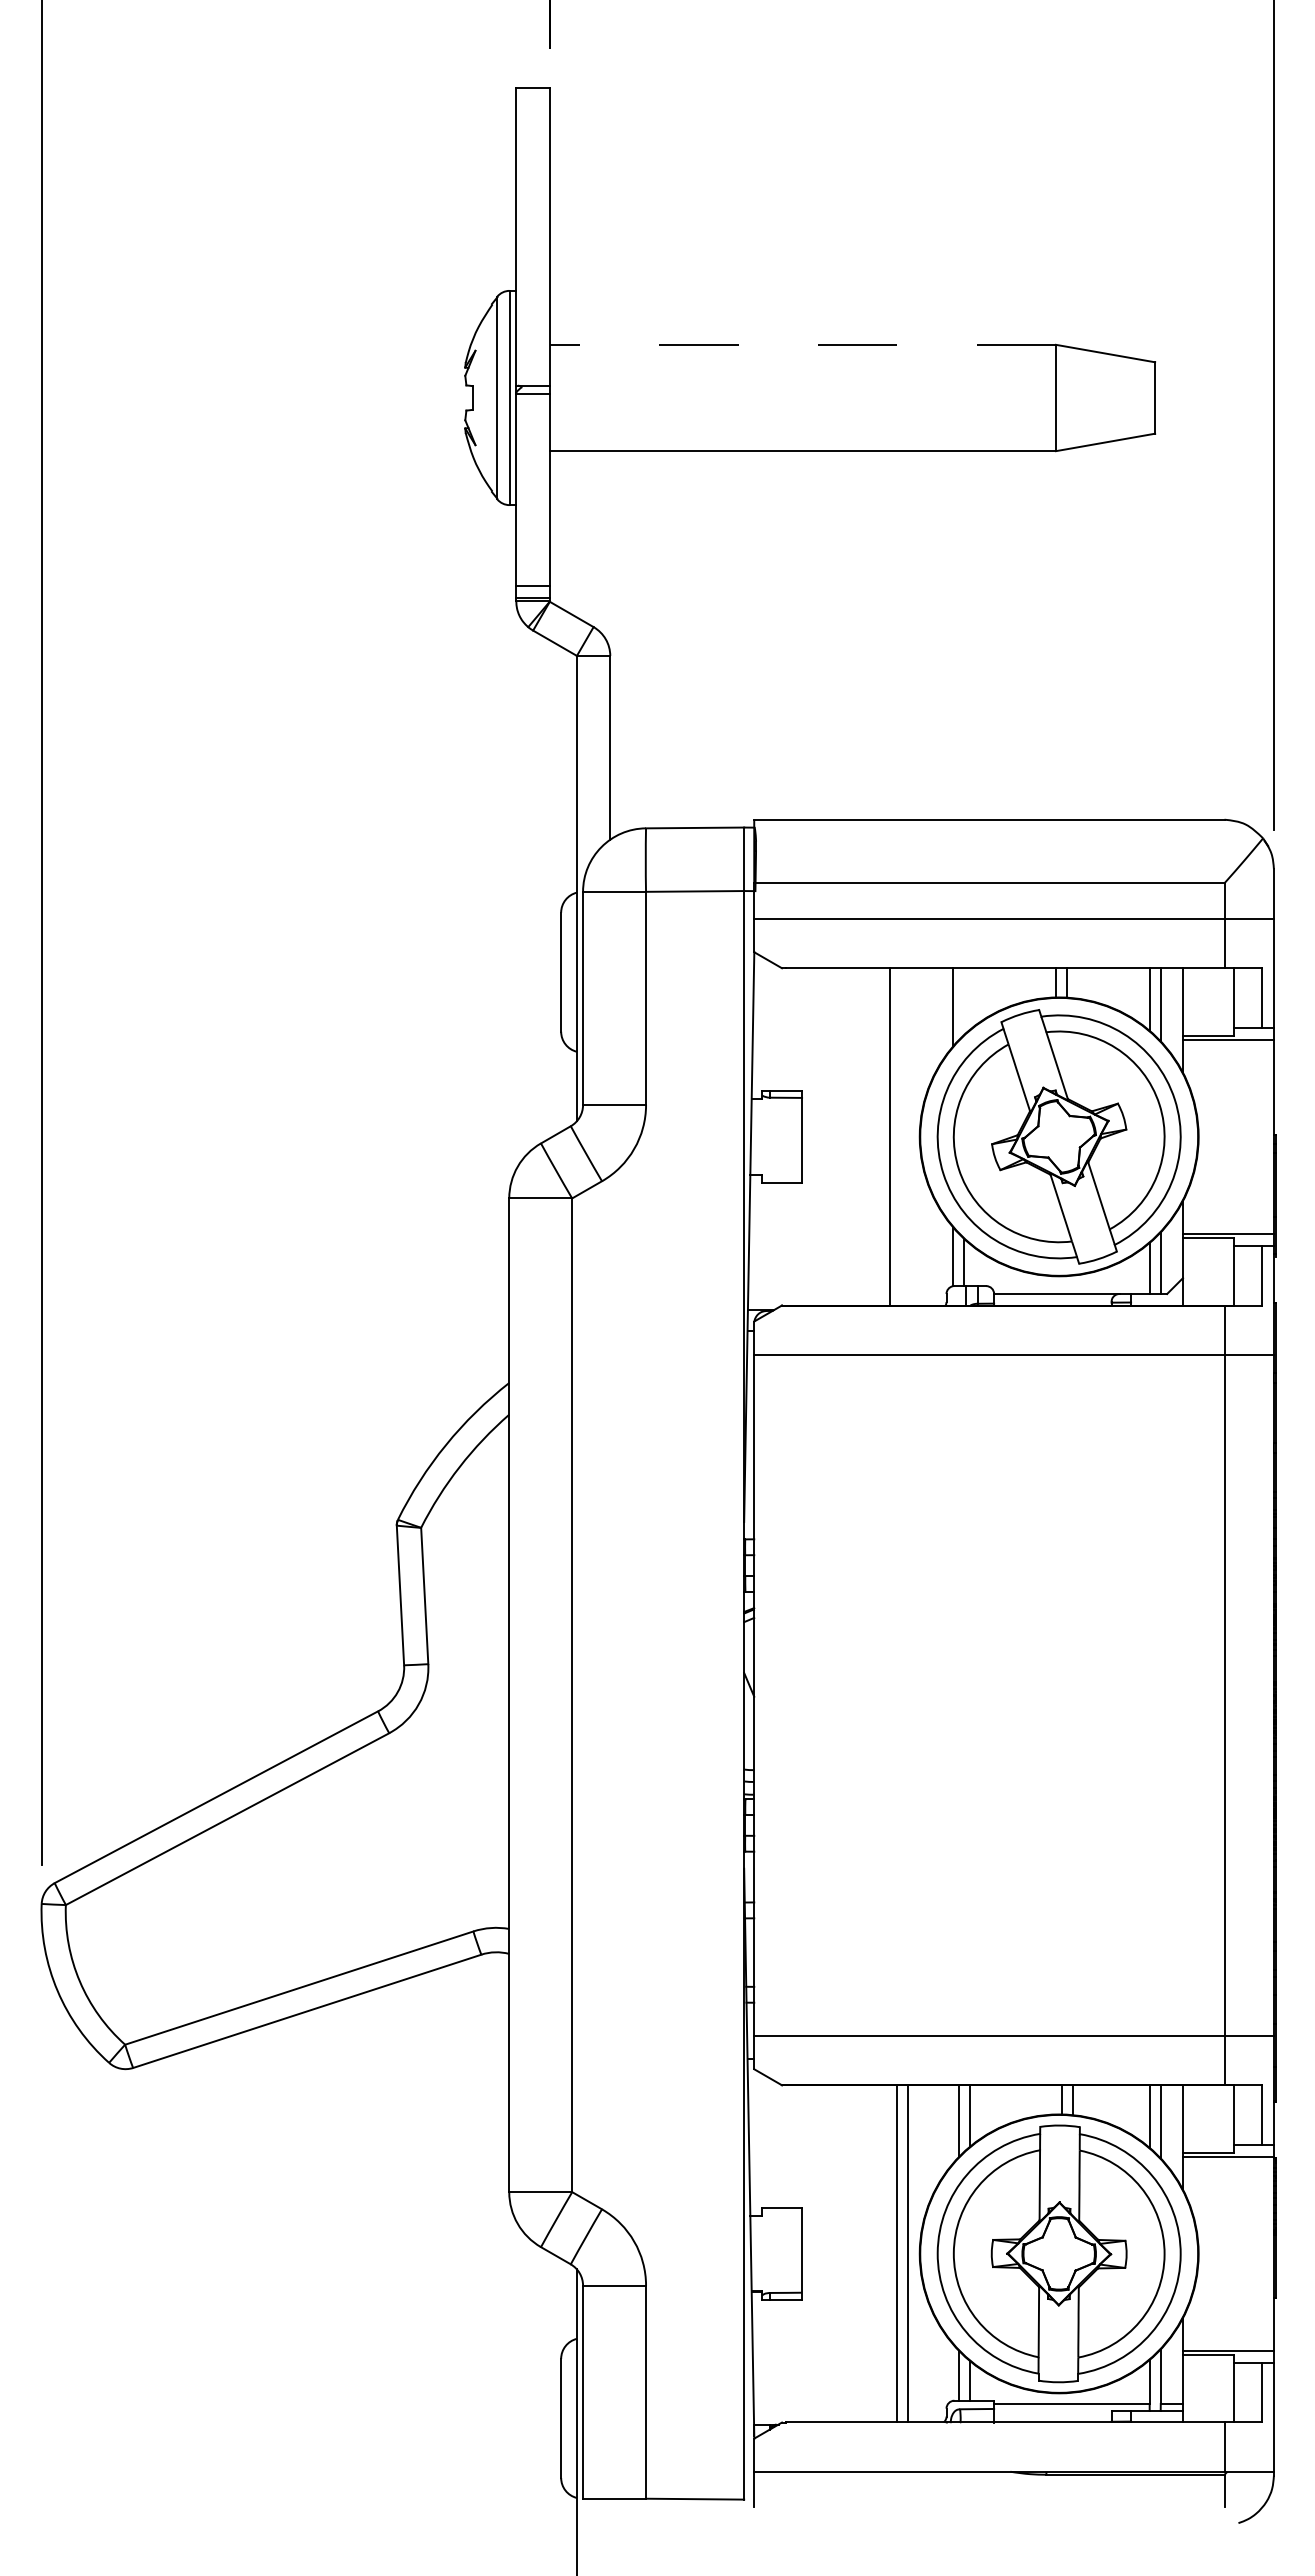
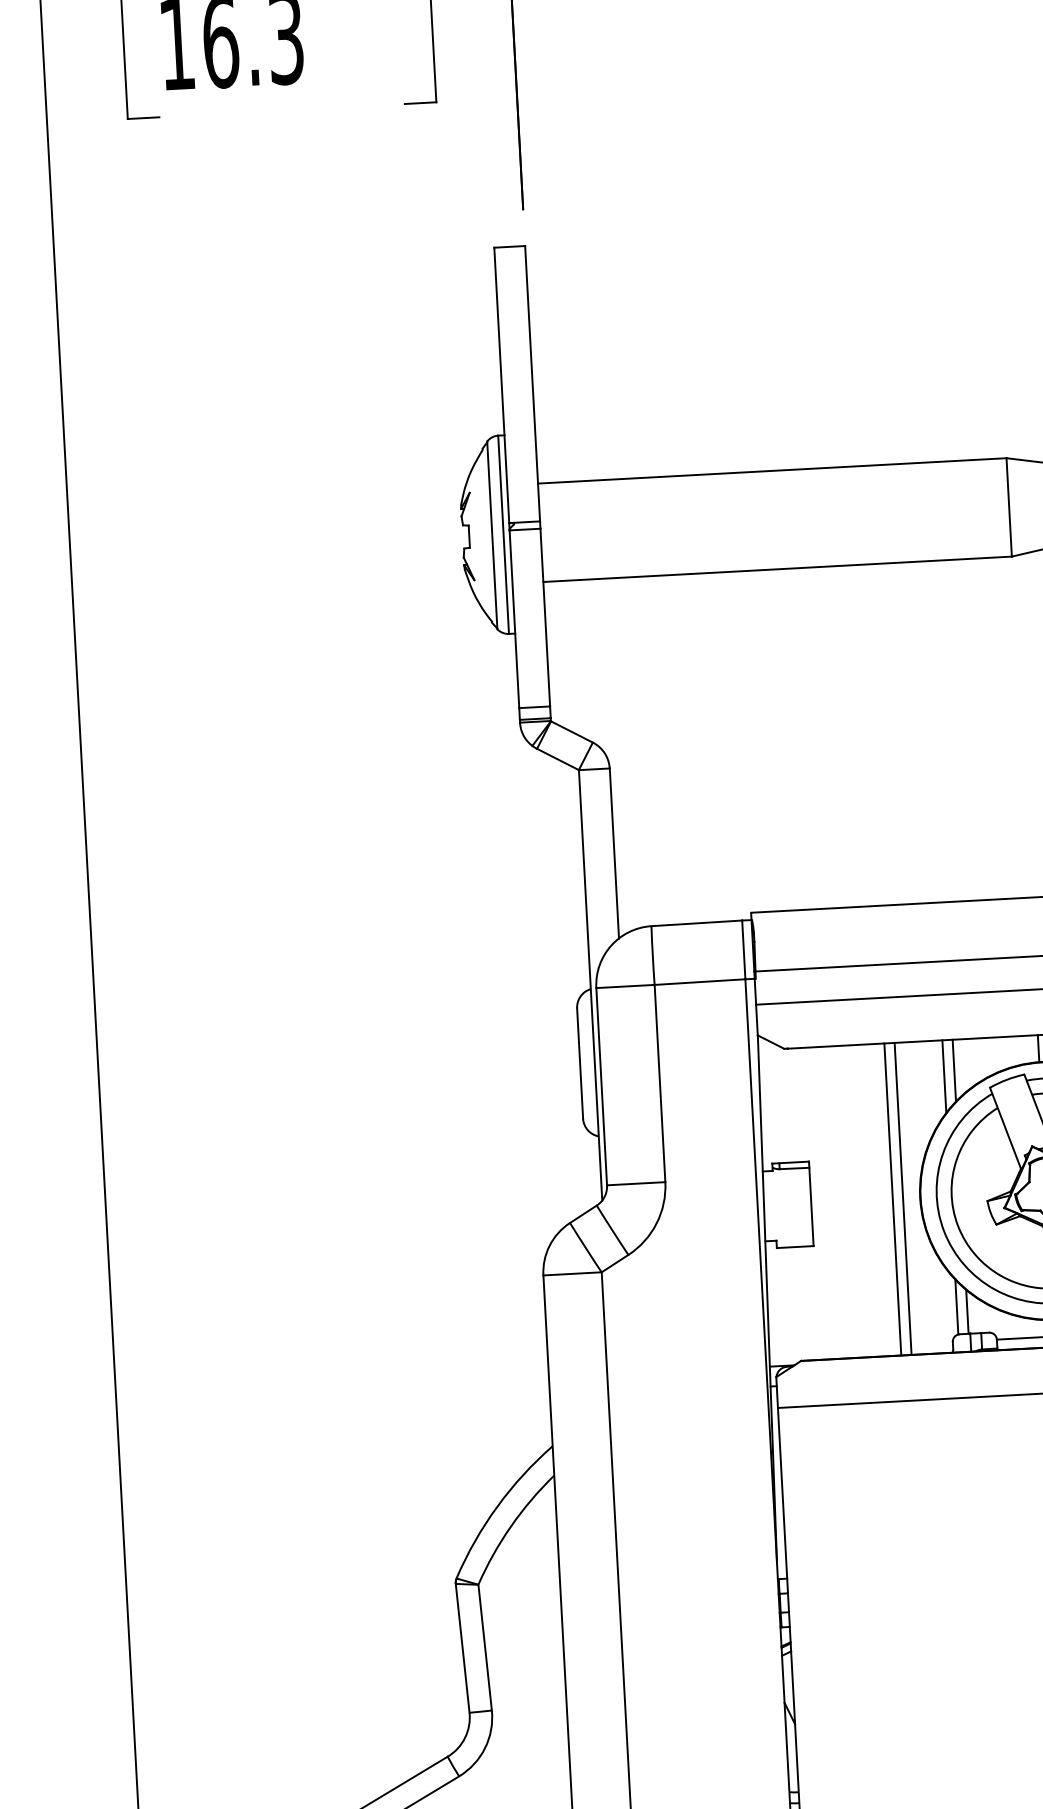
line: (802, 344) -> (771, 470), dashed -> solid
line: (963, 1001) -> (953, 1070), added
line: (901, 1136) -> (903, 1198), added

